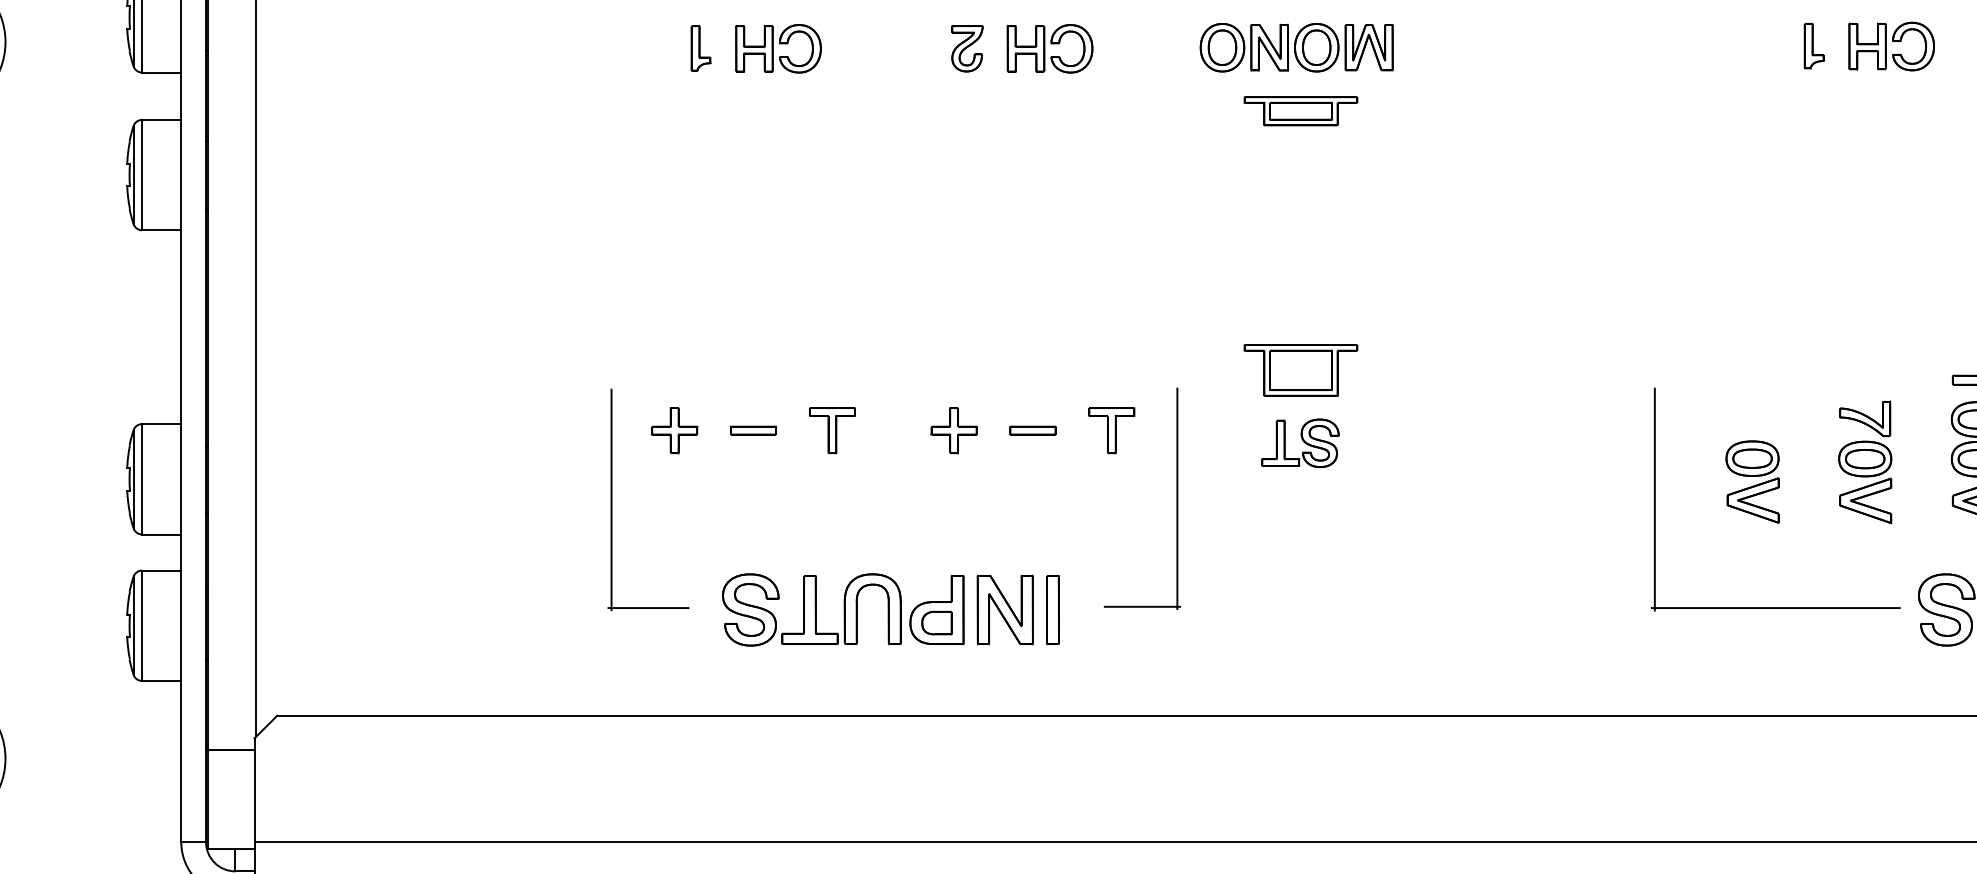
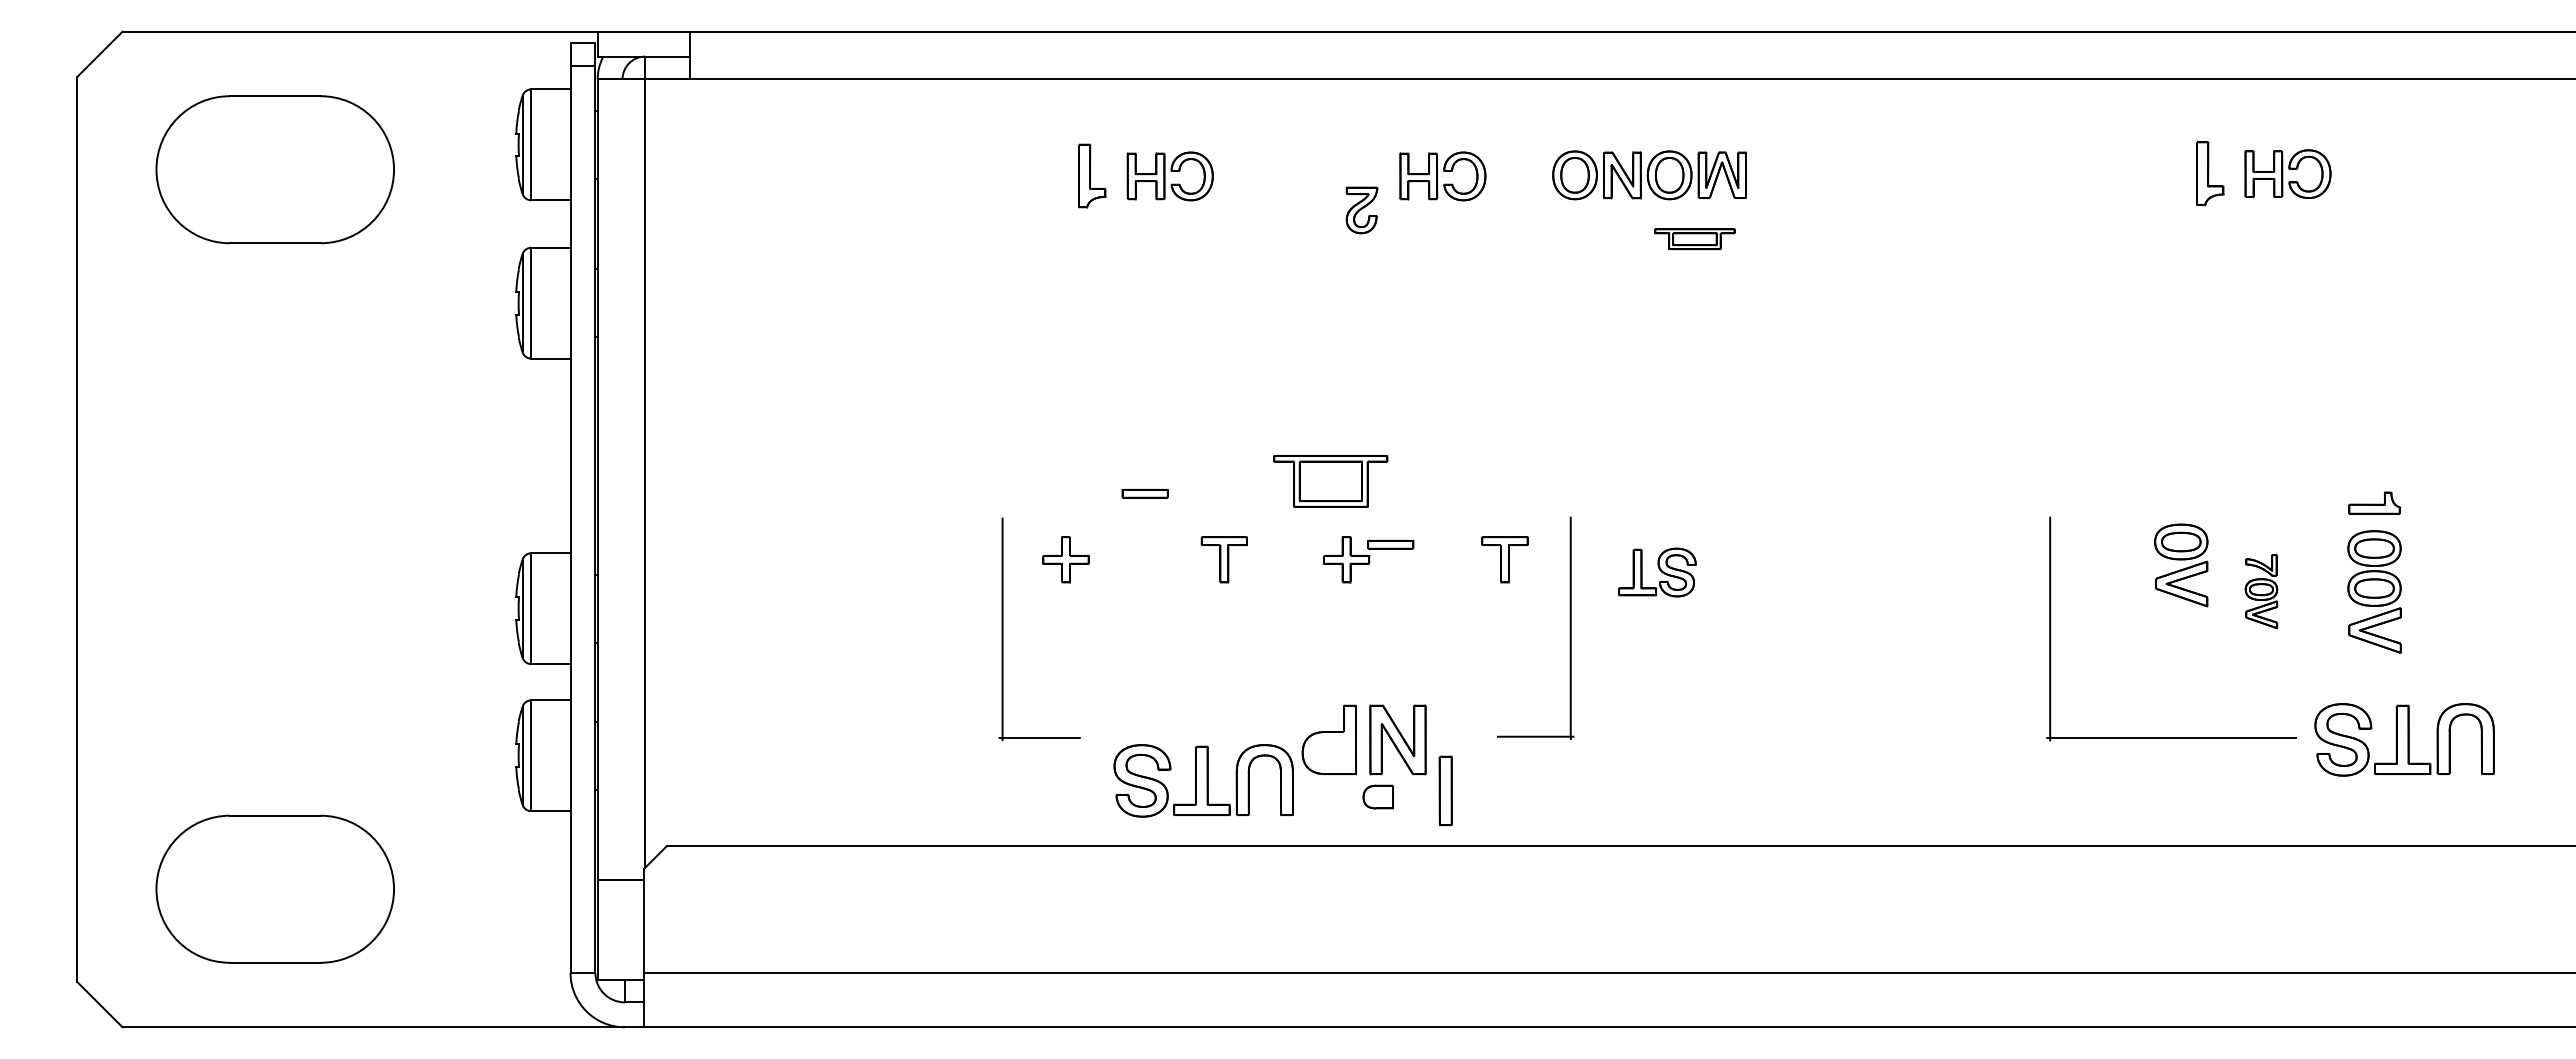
part: (1813, 45) -> (2209, 173), size x1.4
part: (701, 47) -> (1092, 175), size x1.4
part: (1296, 47) -> (1649, 175), moved
part: (966, 48) -> (1361, 210), moved
part: (1300, 111) -> (1694, 239), size x0.7
part: (1300, 370) -> (1330, 481), moved
part: (752, 430) -> (1144, 493), moved
part: (1032, 430) -> (1390, 544), moved
part: (1300, 443) -> (1657, 572), moved
part: (1865, 462) -> (2261, 591), size x0.6
part: (1752, 482) -> (2181, 565), moved
part: (811, 609) -> (1203, 780), moved
part: (1052, 609) -> (1445, 790), moved
part: (936, 622) -> (1377, 796), moved

